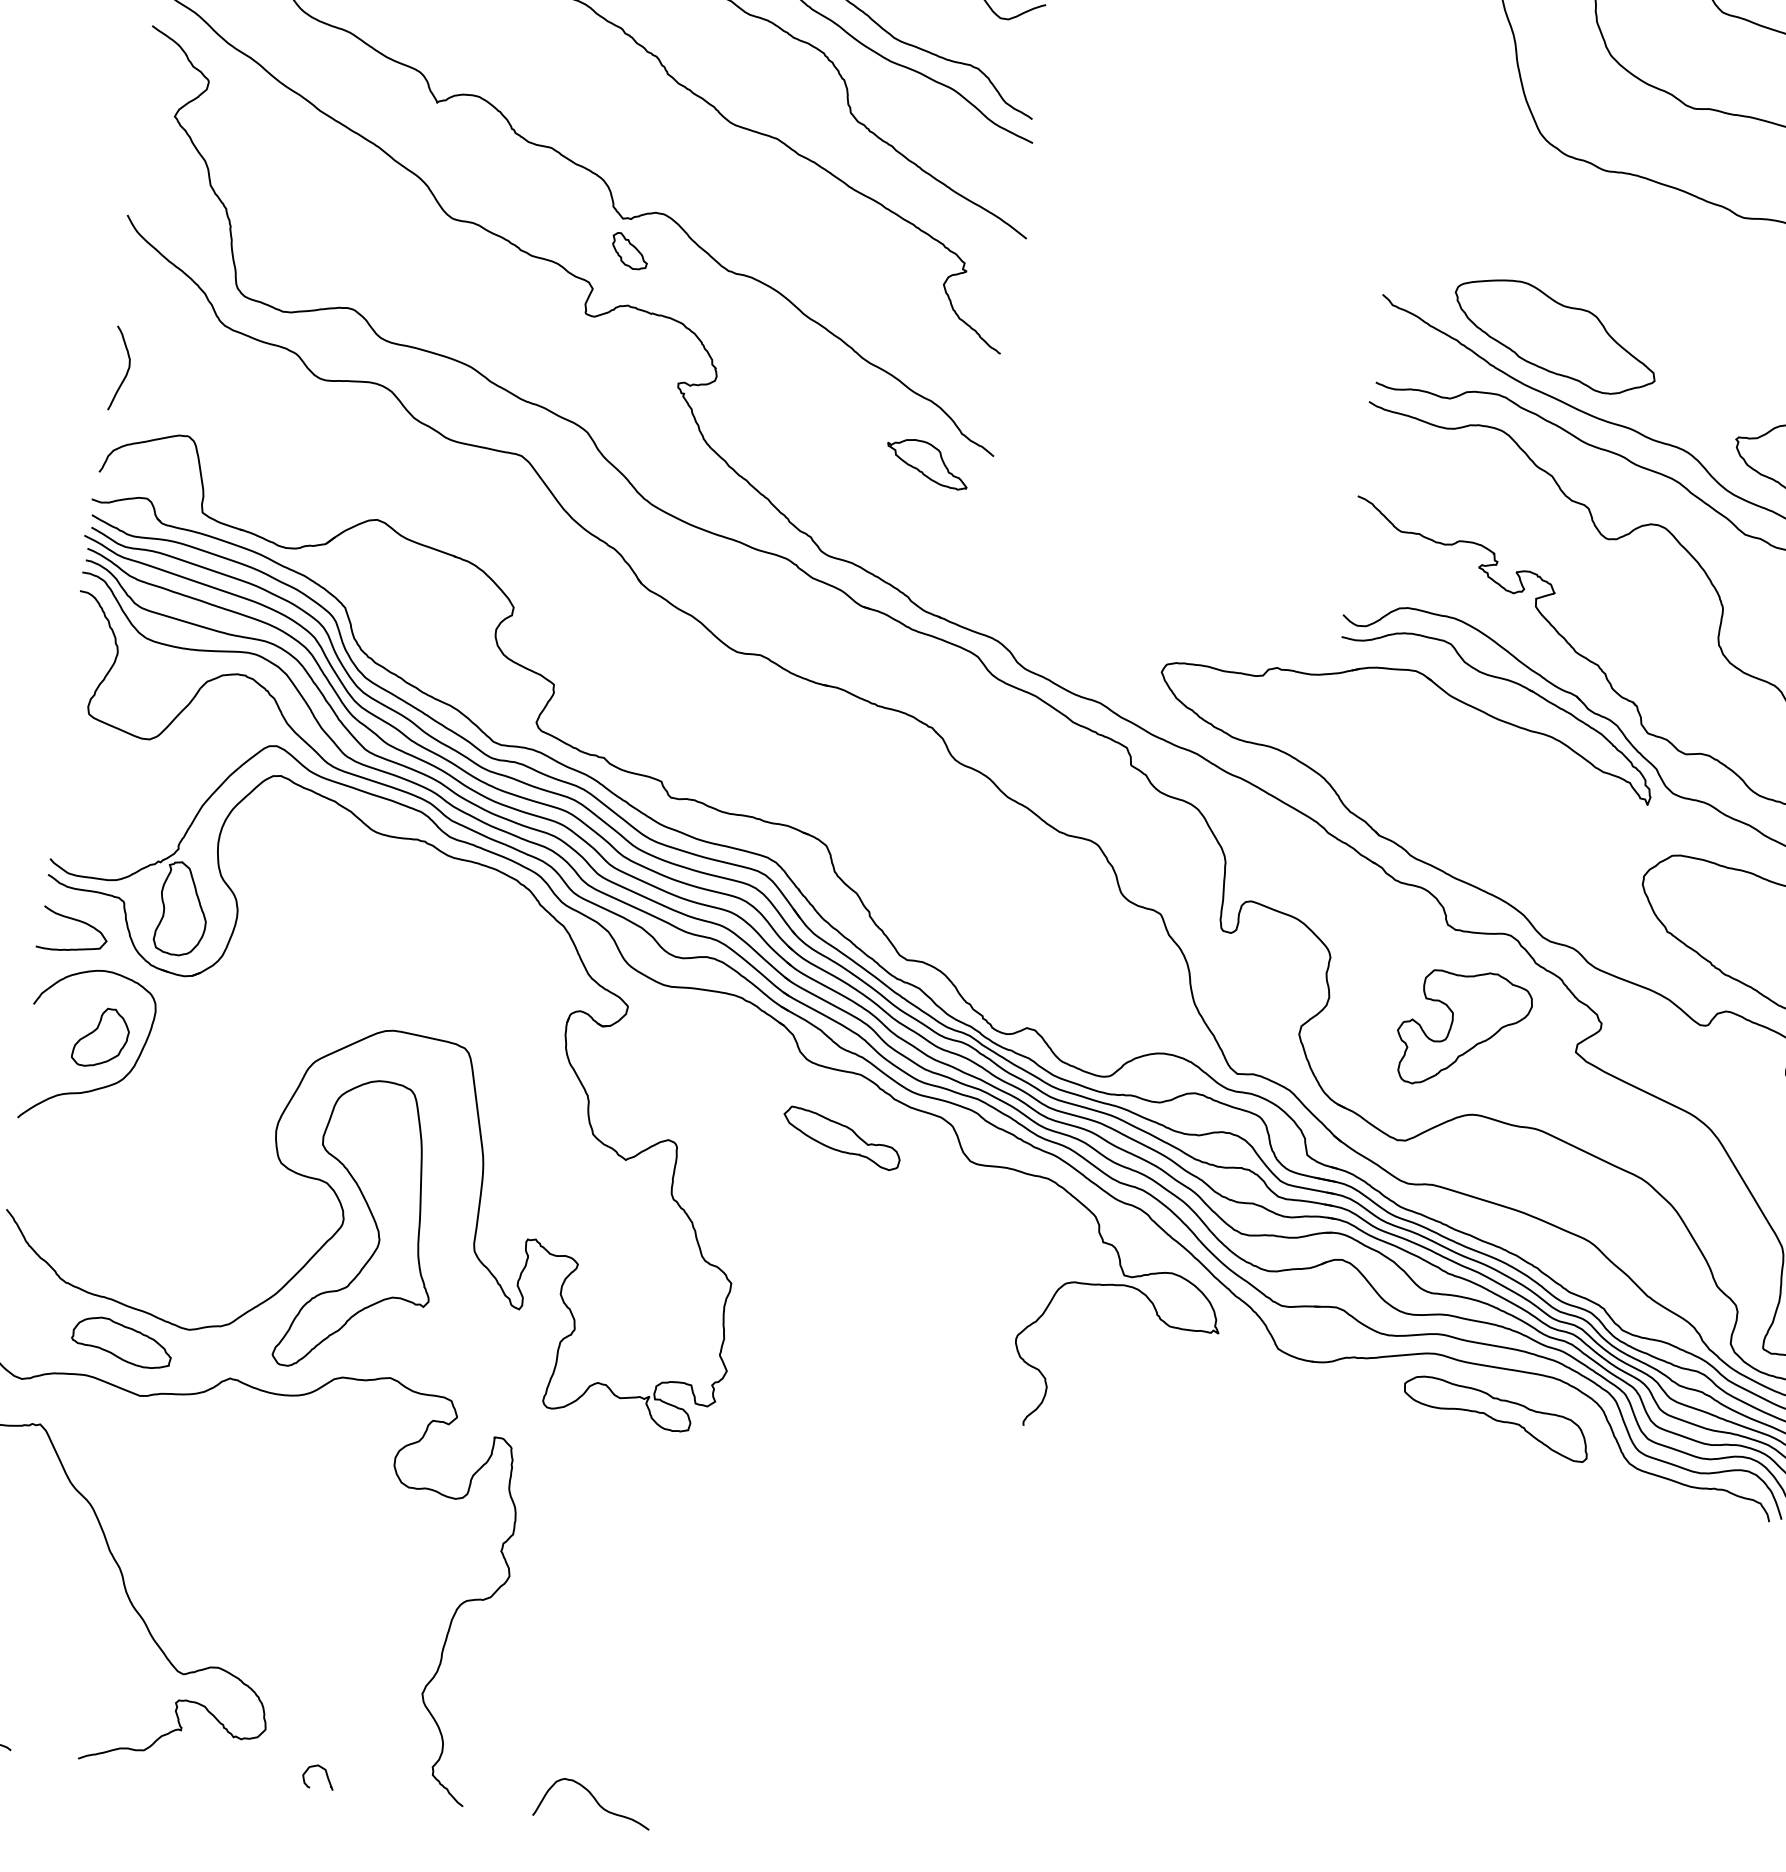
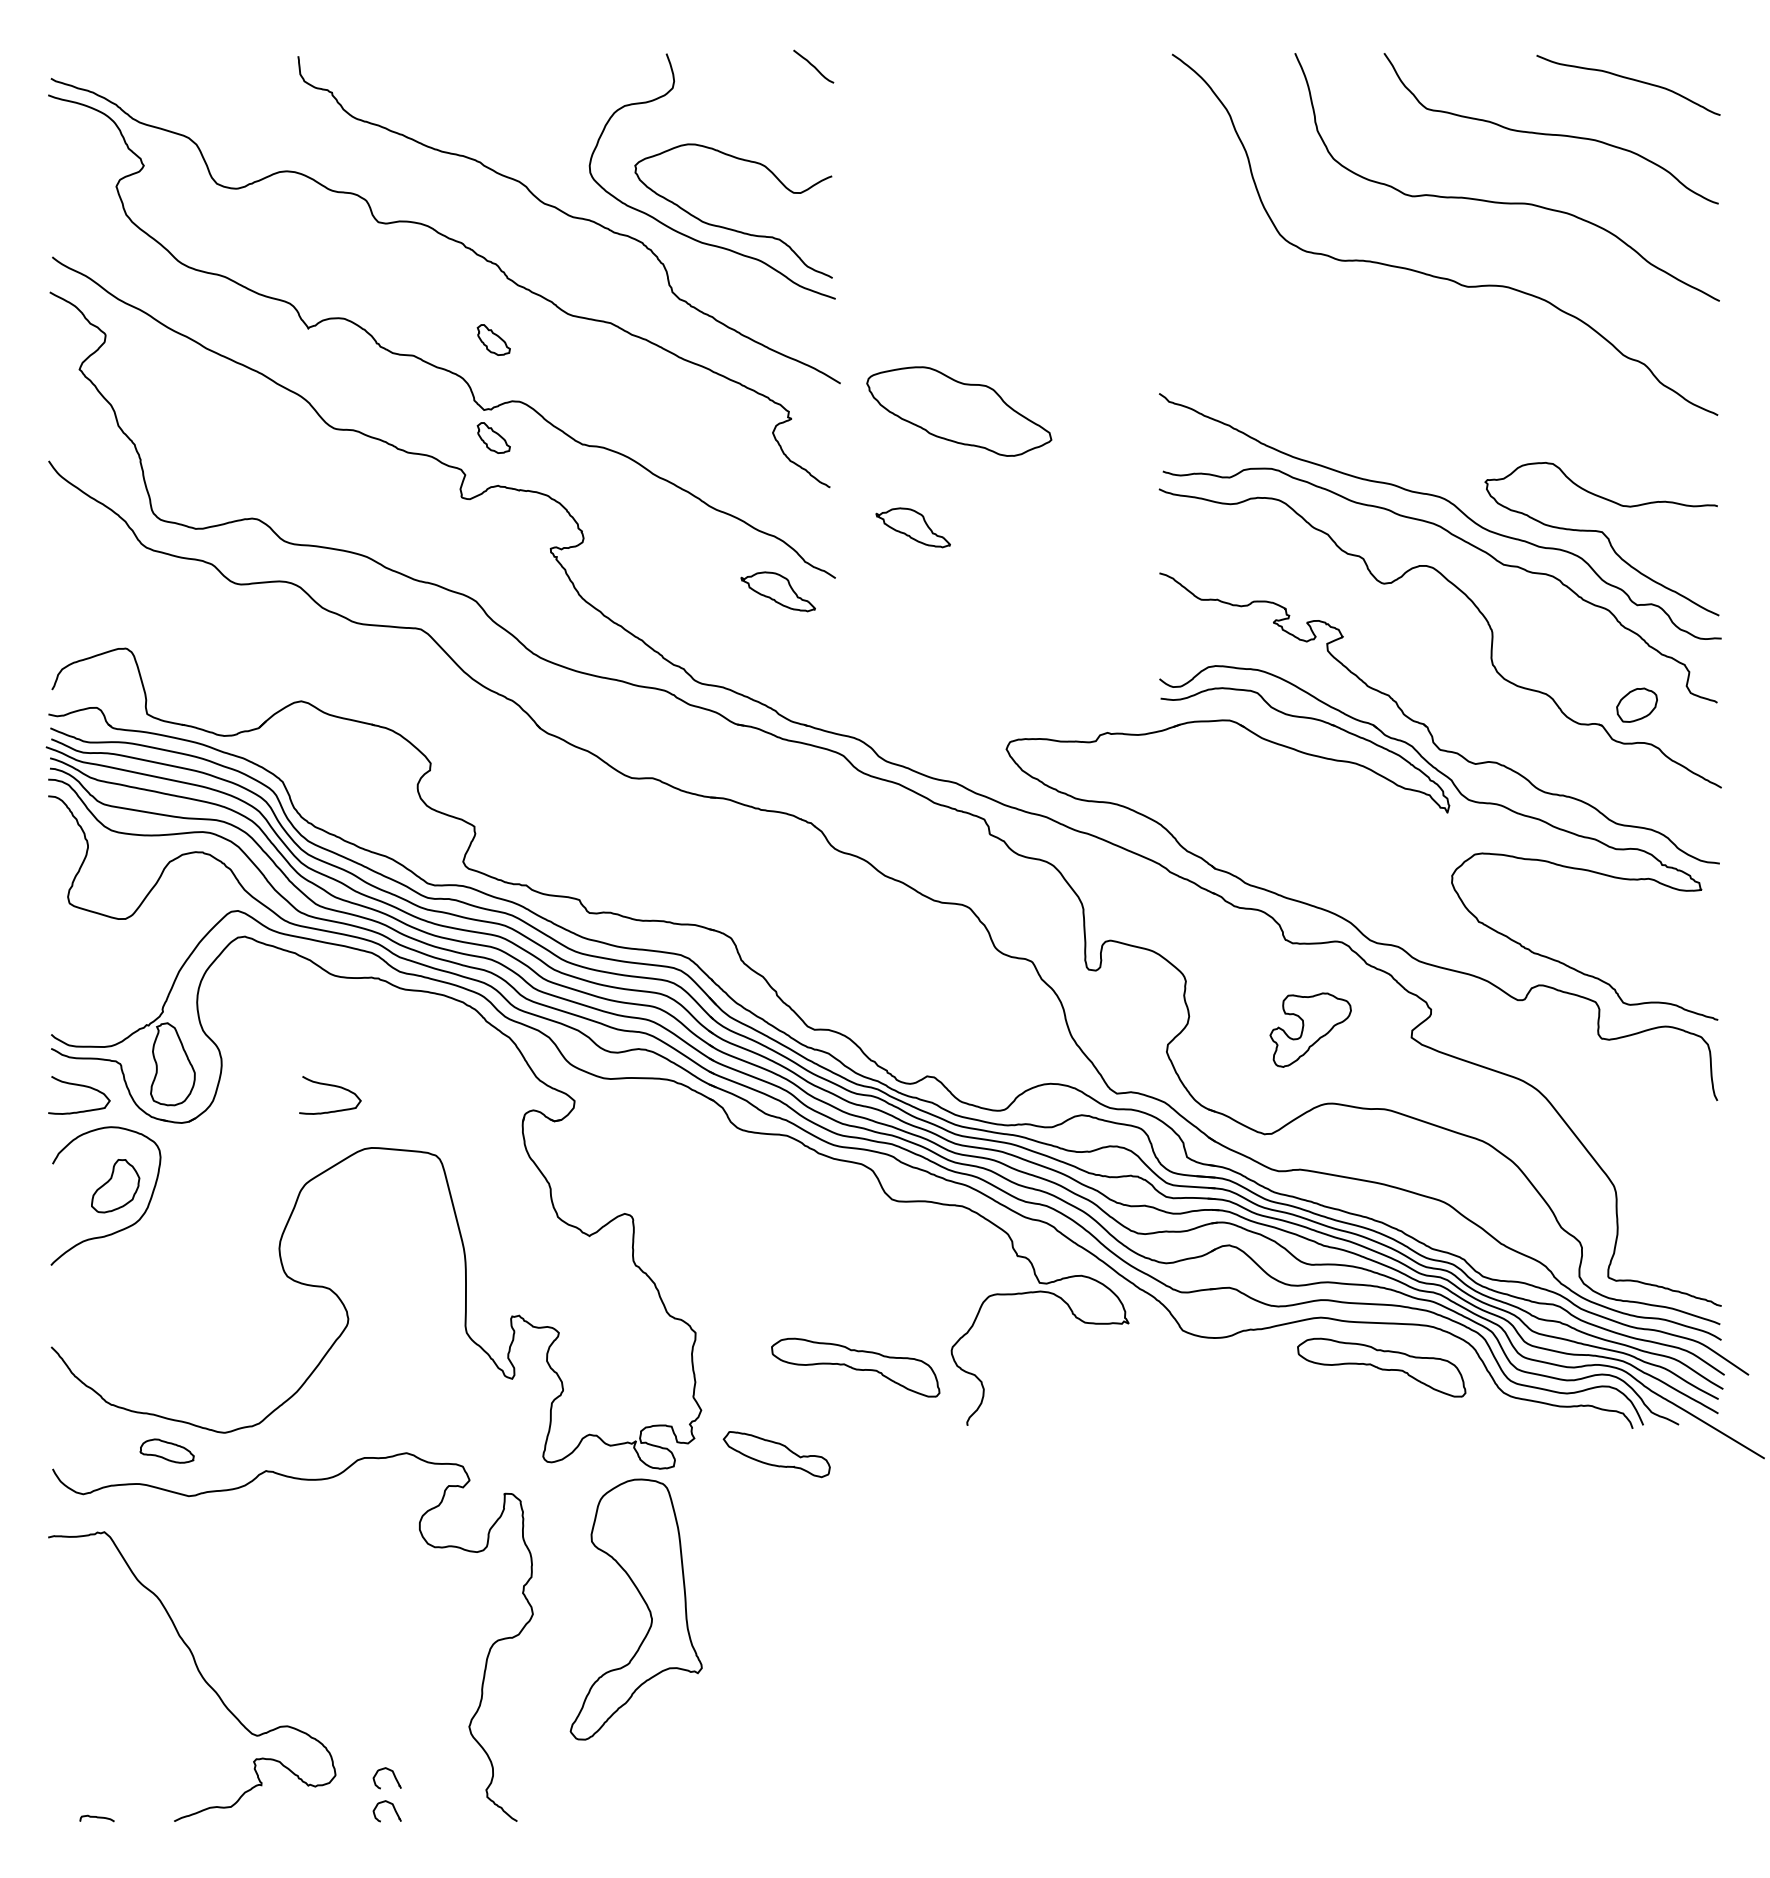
part: (643, 140) -> (493, 339), added
part: (1555, 336) -> (959, 411), moved
curve: (127, 369) -> (65, 596), removed
part: (1087, 410) -> (912, 527), added
curve: (356, 956) -> (330, 1086), added
part: (1463, 1029) -> (1310, 1029), size x0.7
part: (841, 1138) -> (776, 1454), moved
part: (374, 1222) -> (645, 1604), moved
part: (121, 1341) -> (166, 1450), size x0.6
part: (905, 1344) -> (855, 1367), added
curve: (330, 1737) -> (393, 1775), added
curve: (595, 1802) -> (633, 1803), removed

